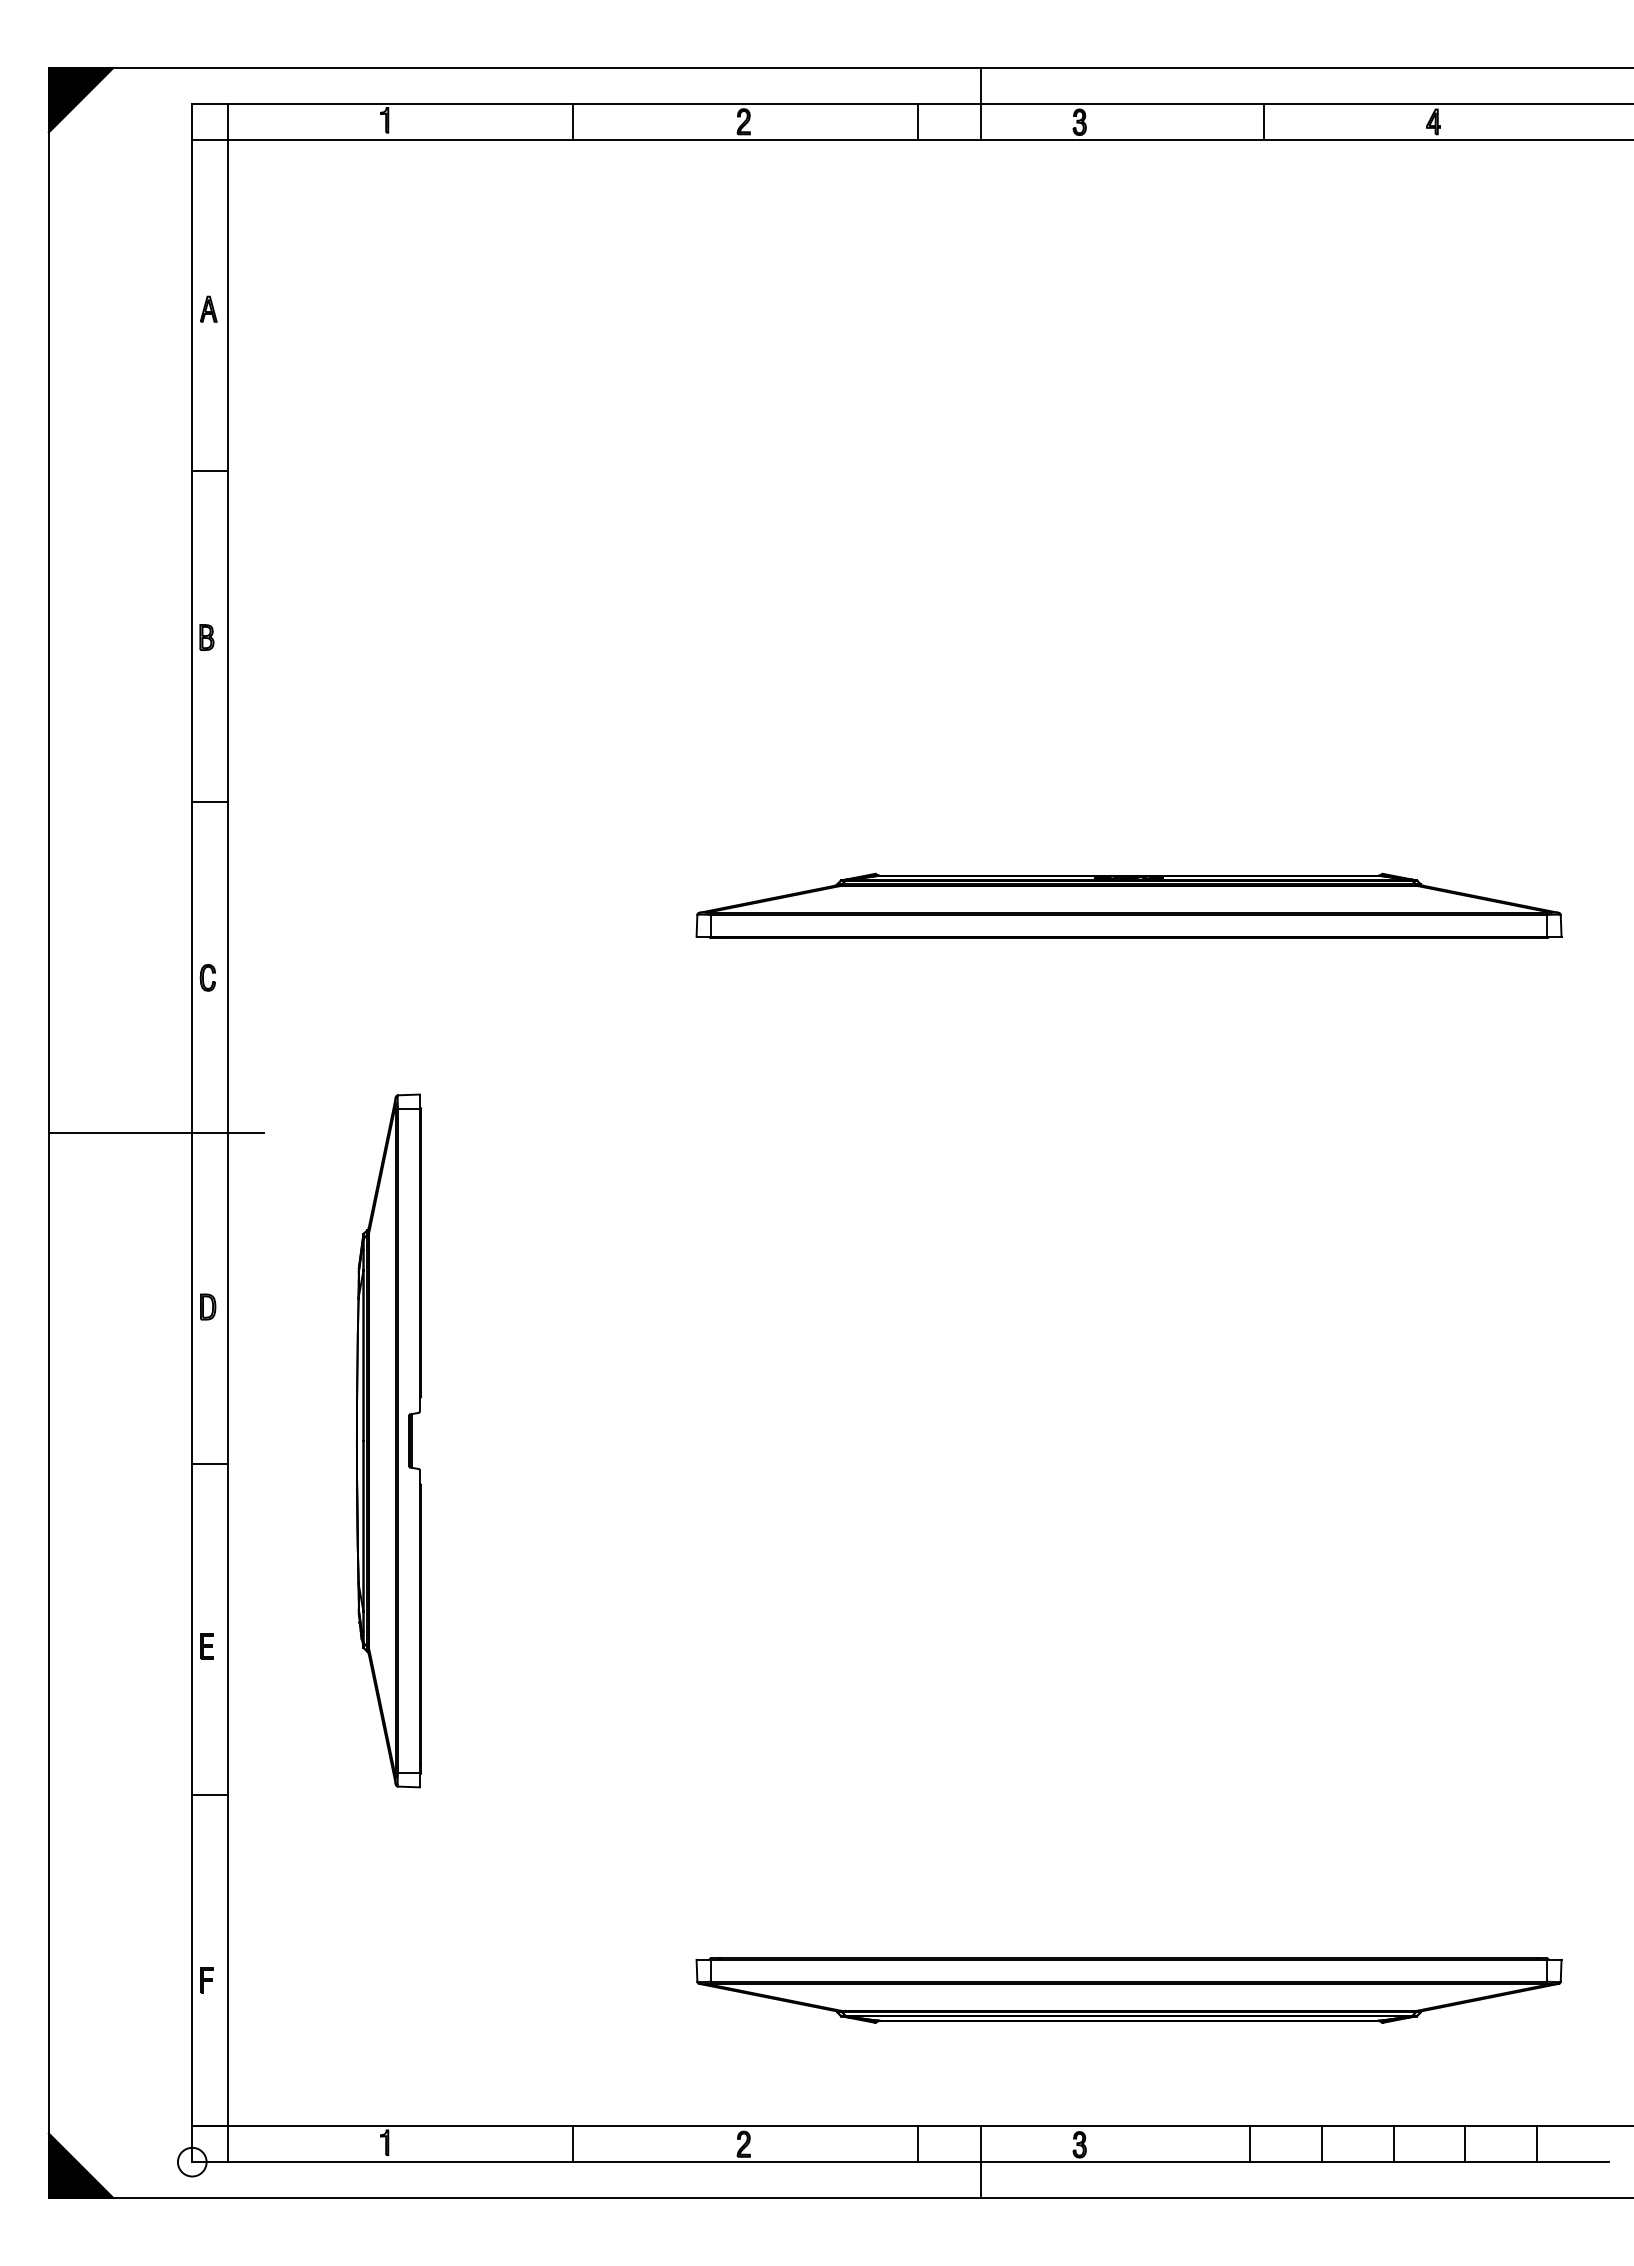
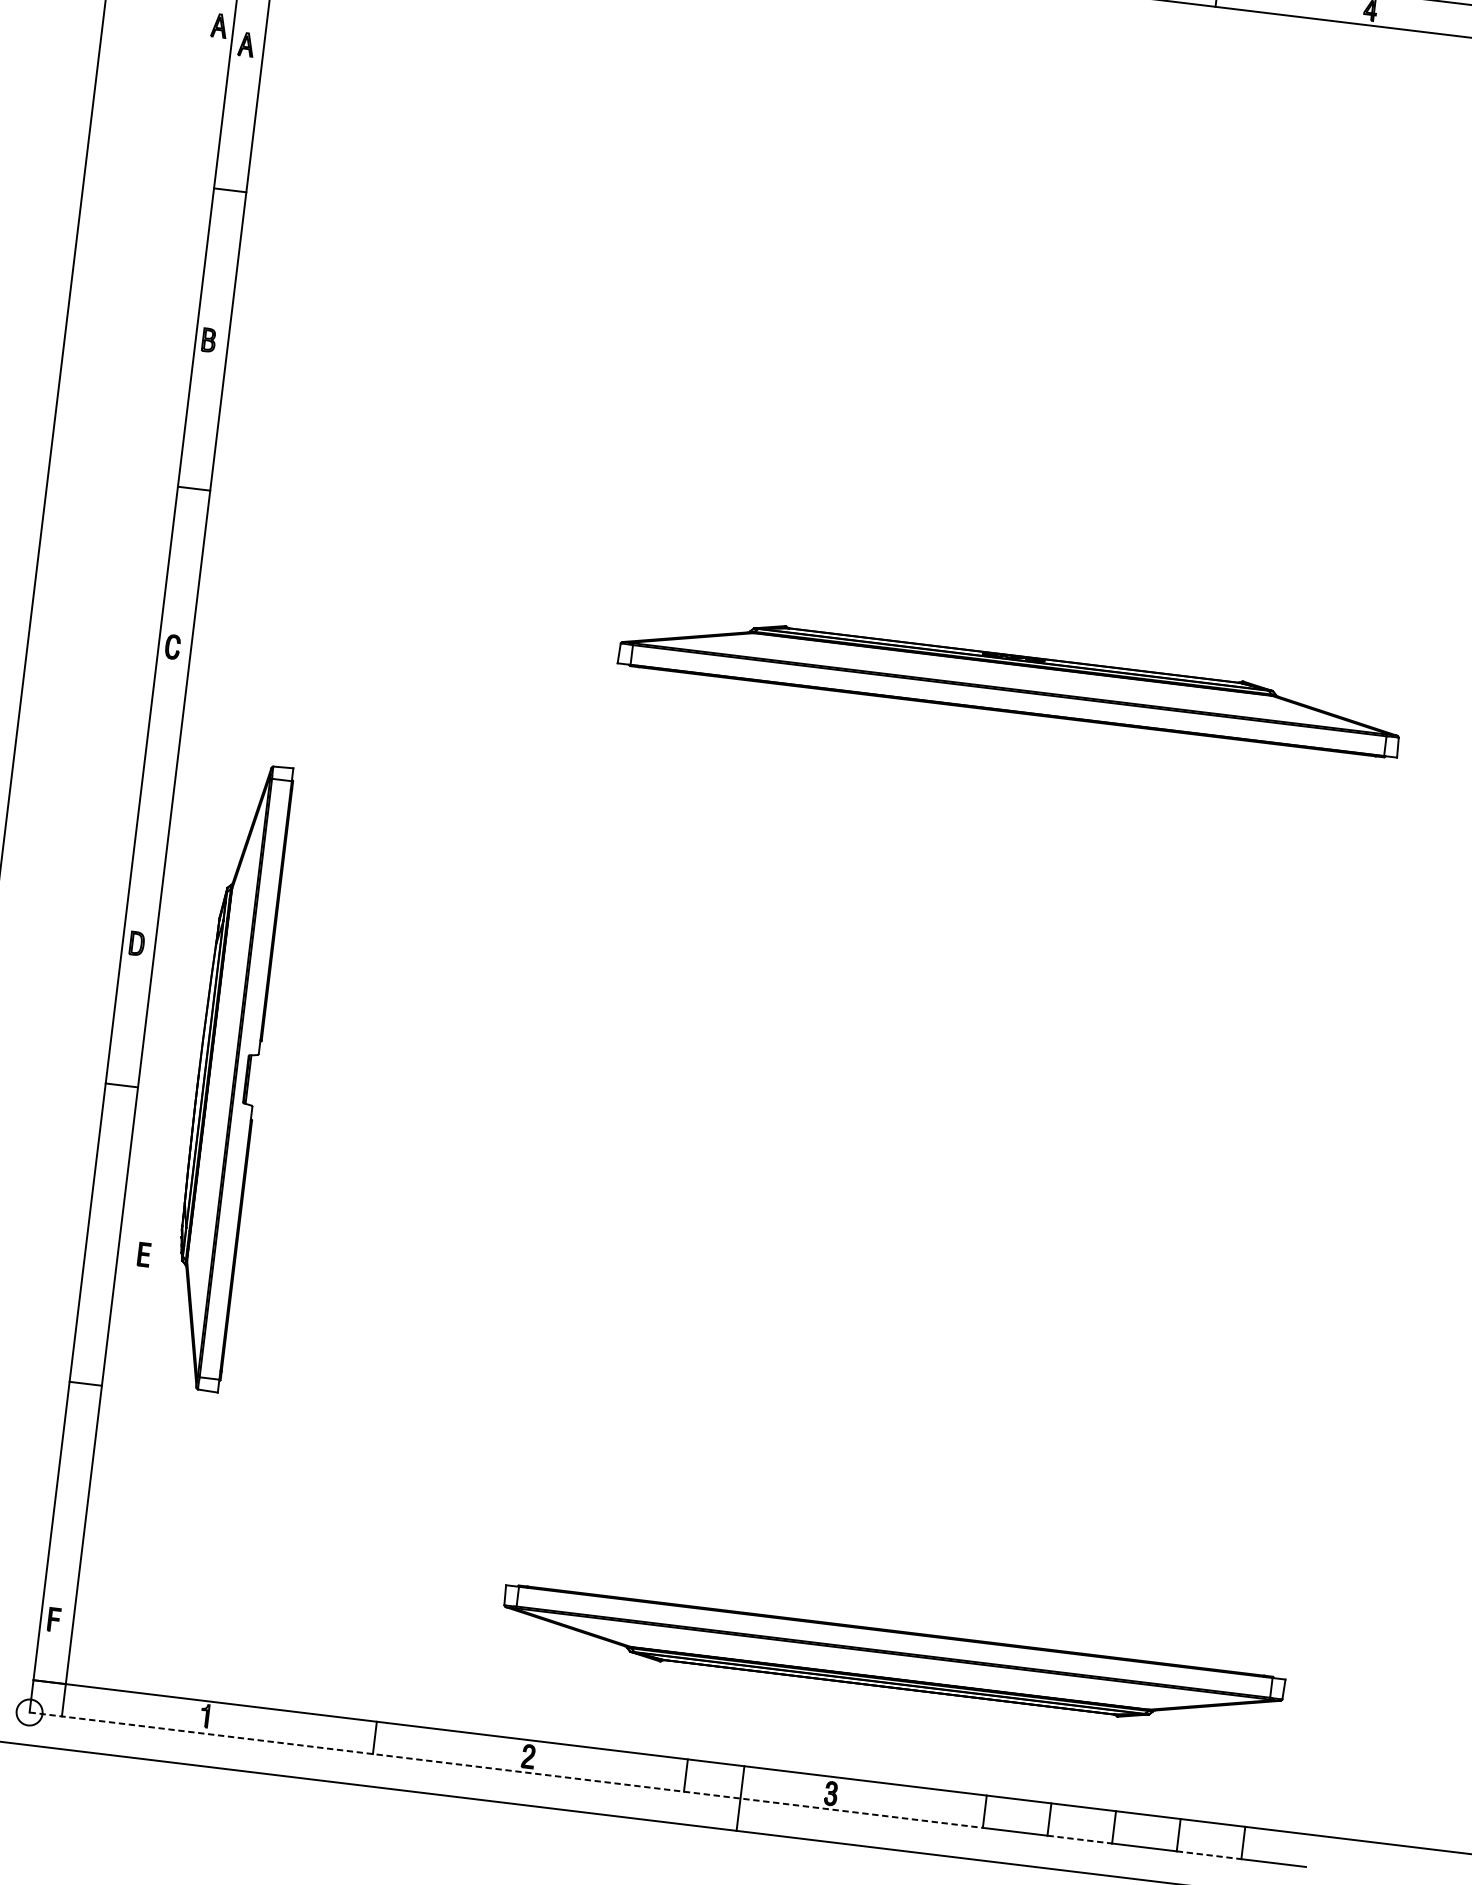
part: (176, 291) -> (219, 25), added
line: (156, 1133) -> (109, 781), removed
part: (389, 1440) -> (228, 1076), moved
part: (206, 1646) -> (143, 1254), moved
part: (206, 1980) -> (53, 1619), moved
line: (721, 2162) -> (506, 1770), solid -> dashed
line: (1357, 2162) -> (1079, 1839), solid -> dashed
line: (1501, 2162) -> (1209, 1855), solid -> dashed

